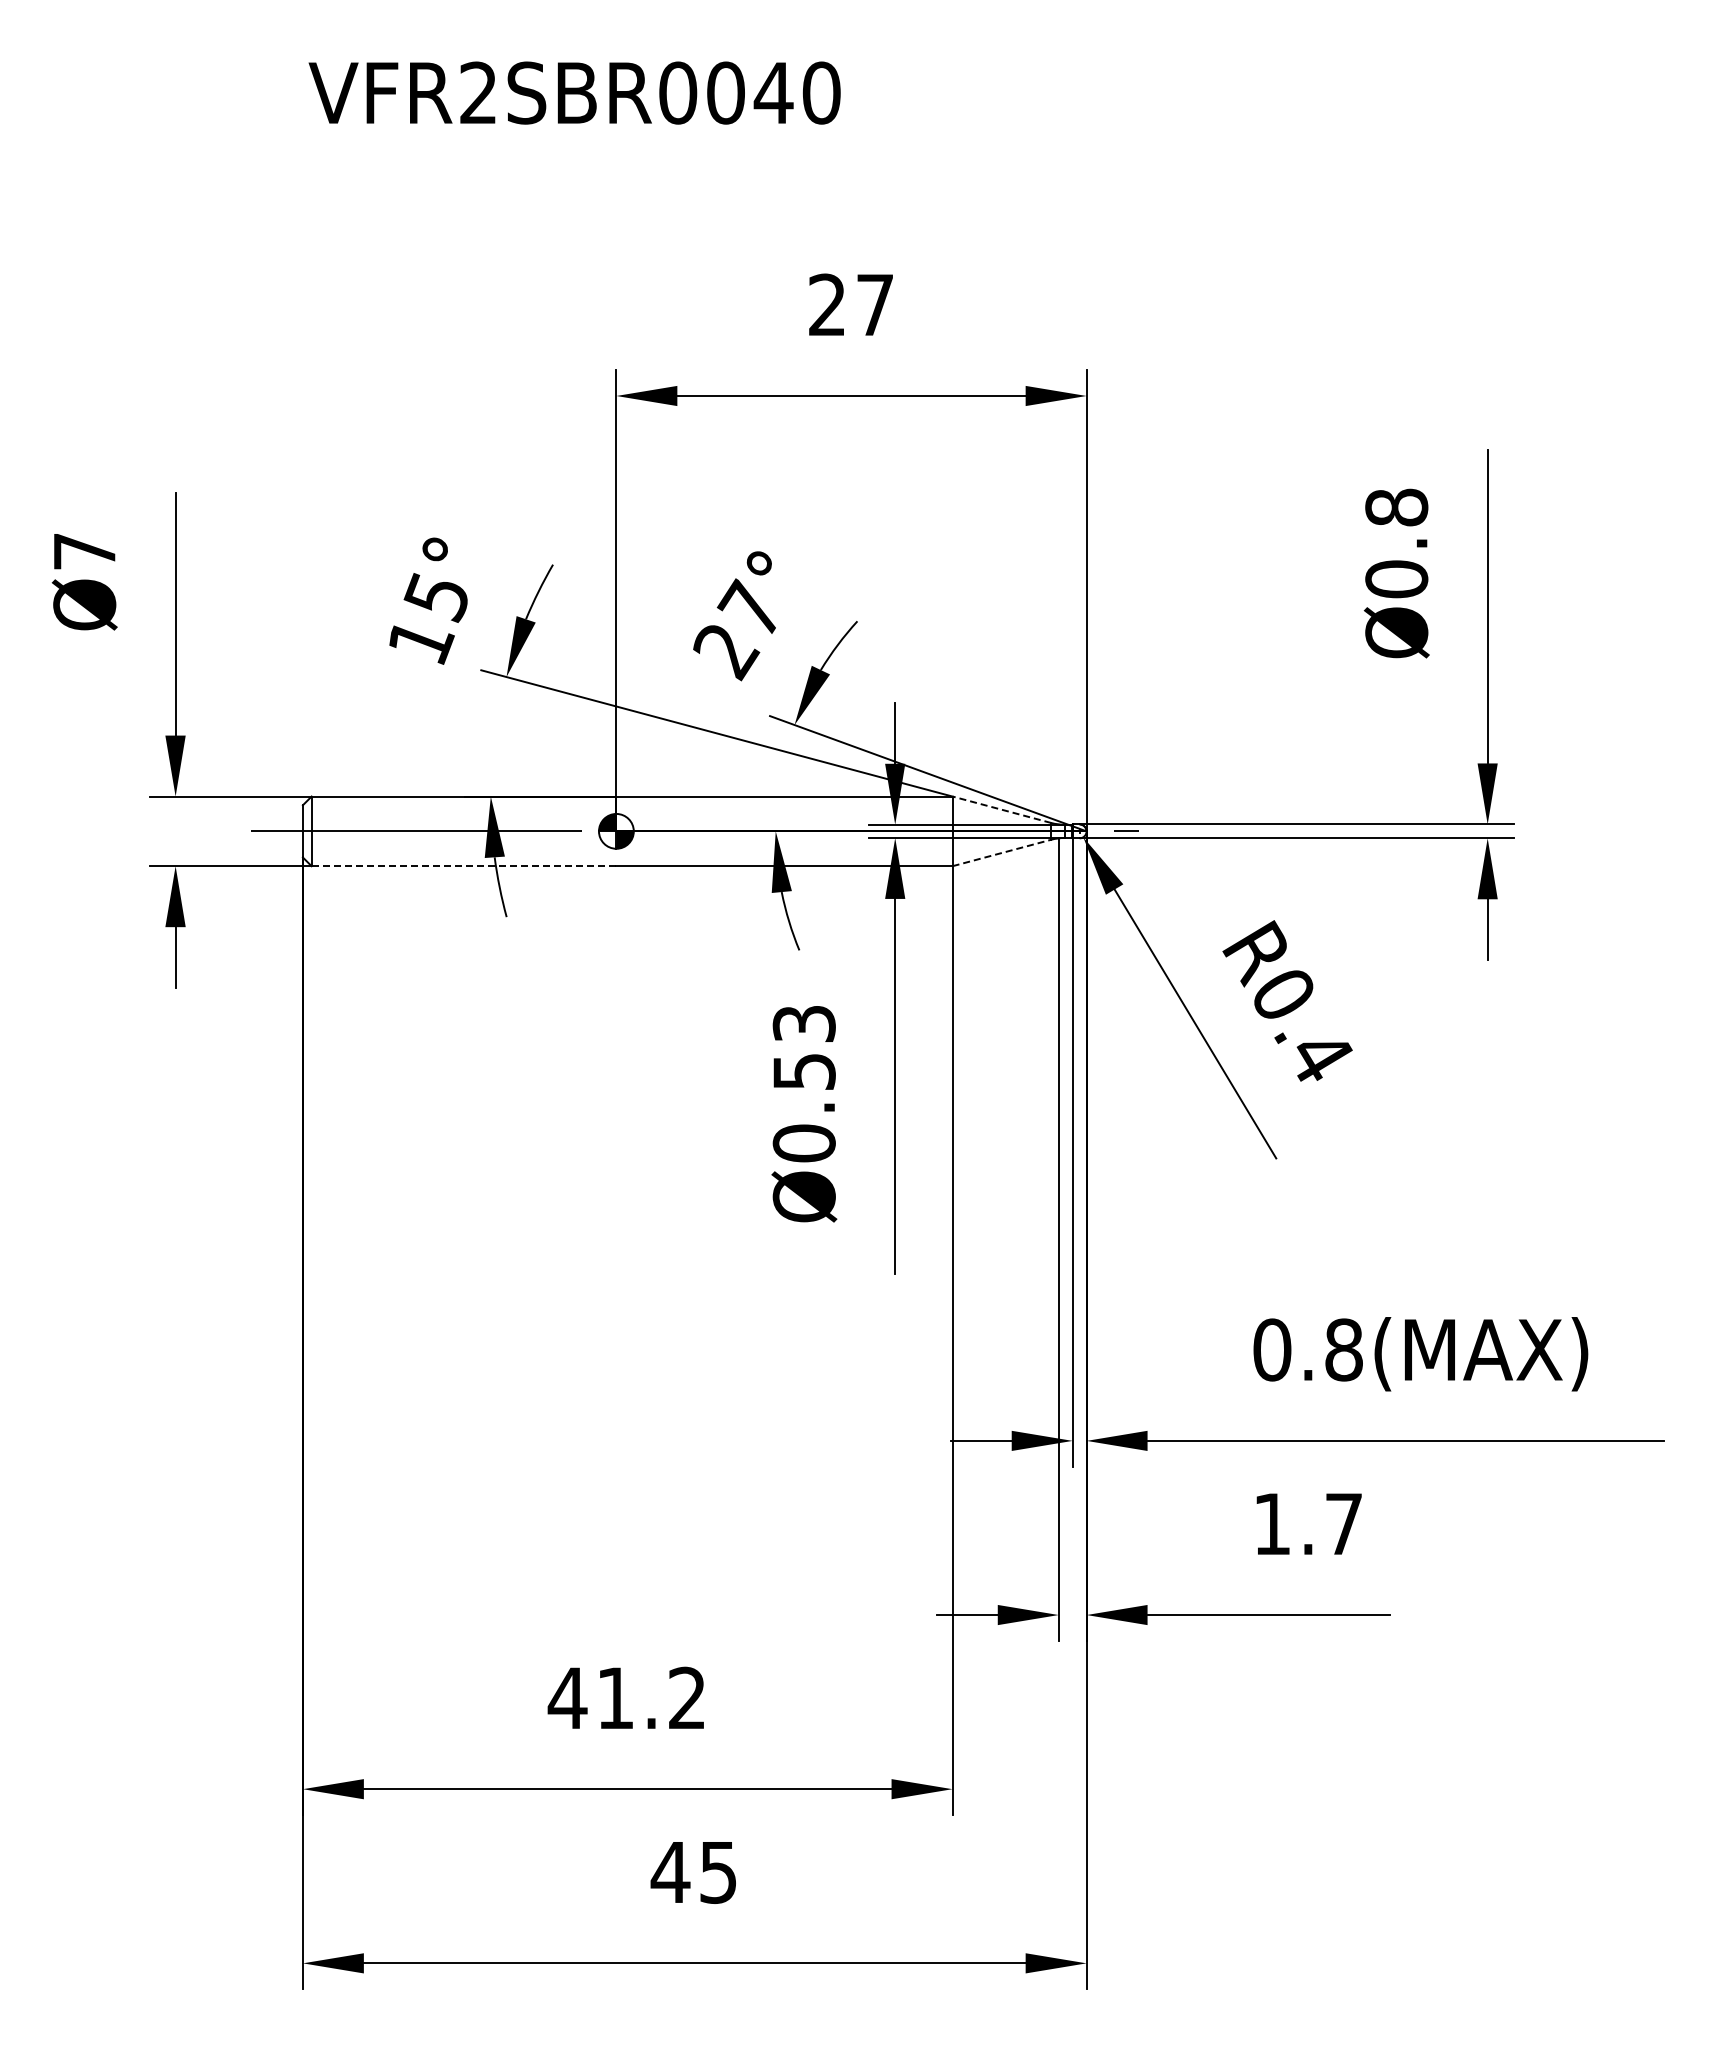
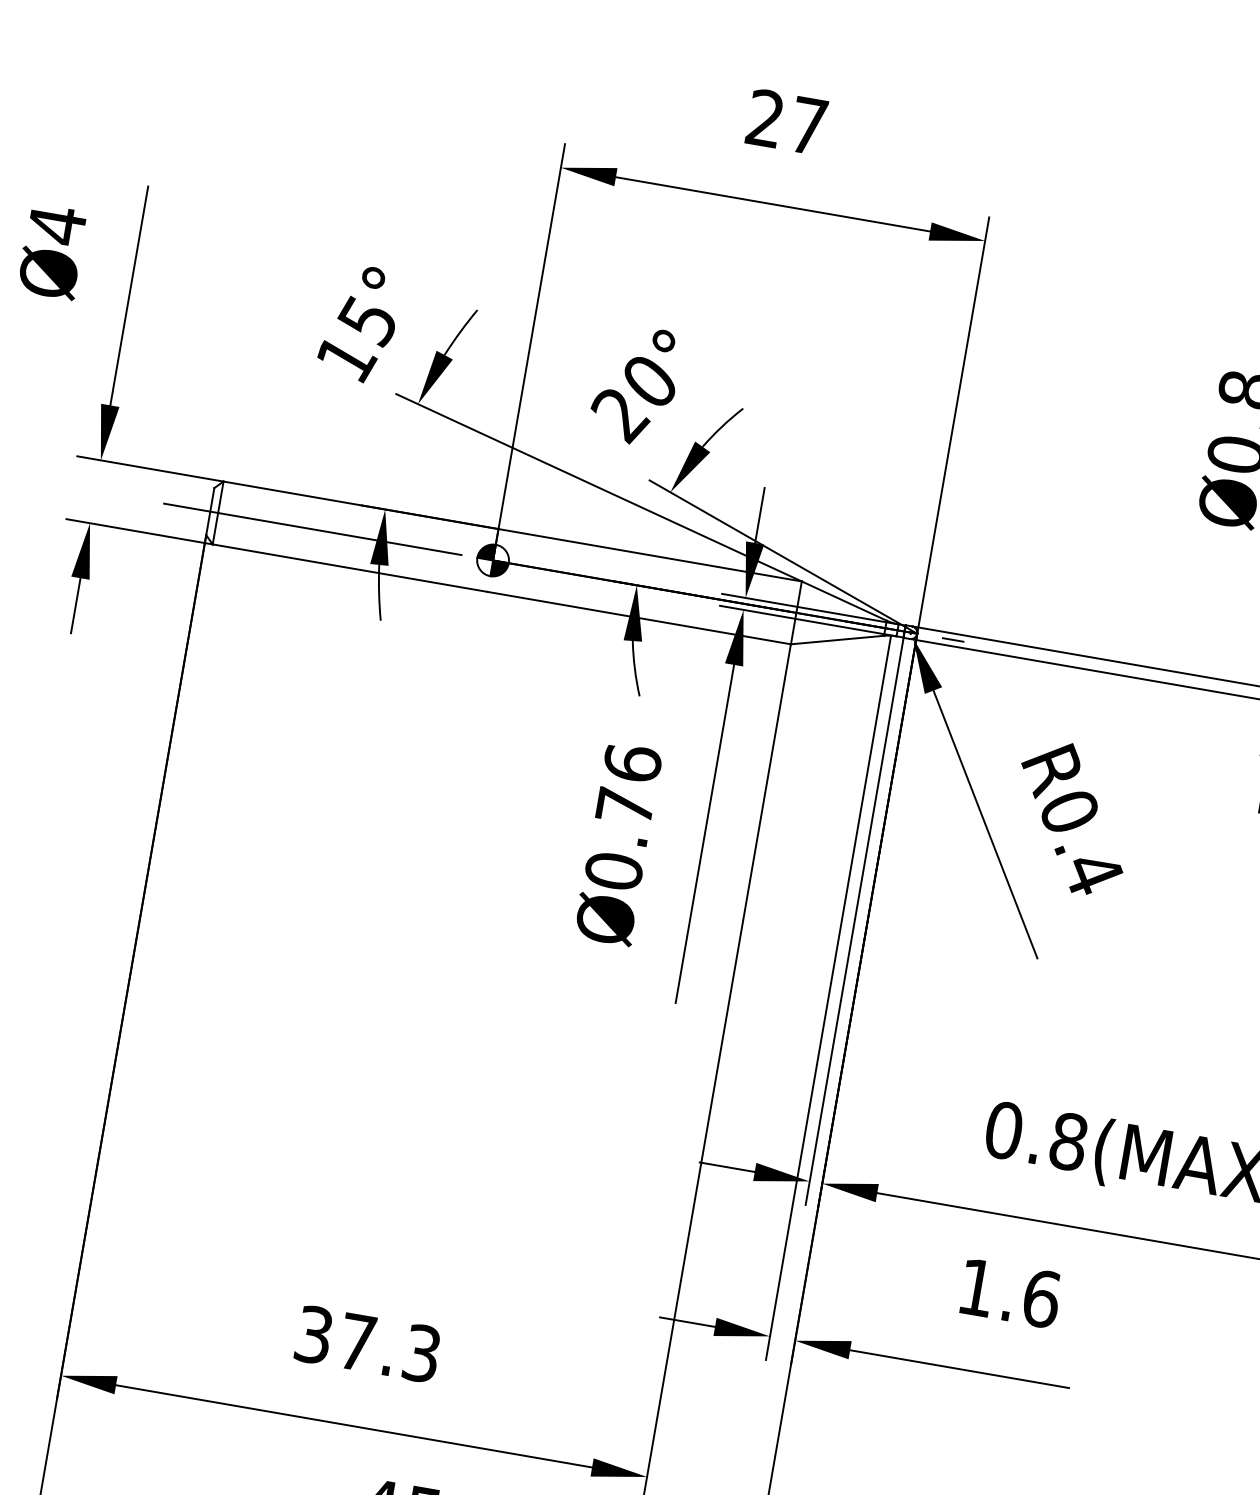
text: (84, 551) -> (56, 225), Ø7 -> Ø4
text: (748, 605) -> (647, 377), 27° -> 20°
line: (1001, 809) -> (843, 600), dashed -> solid
line: (1002, 852) -> (838, 639), dashed -> solid
line: (464, 866) -> (350, 568), dashed -> solid
text: (803, 1046) -> (628, 783), Ø0.53 -> Ø0.76
text: (1344, 1523) -> (1042, 1298), 1.7 -> 1.6
text: (626, 1697) -> (367, 1343), 41.2 -> 37.3

